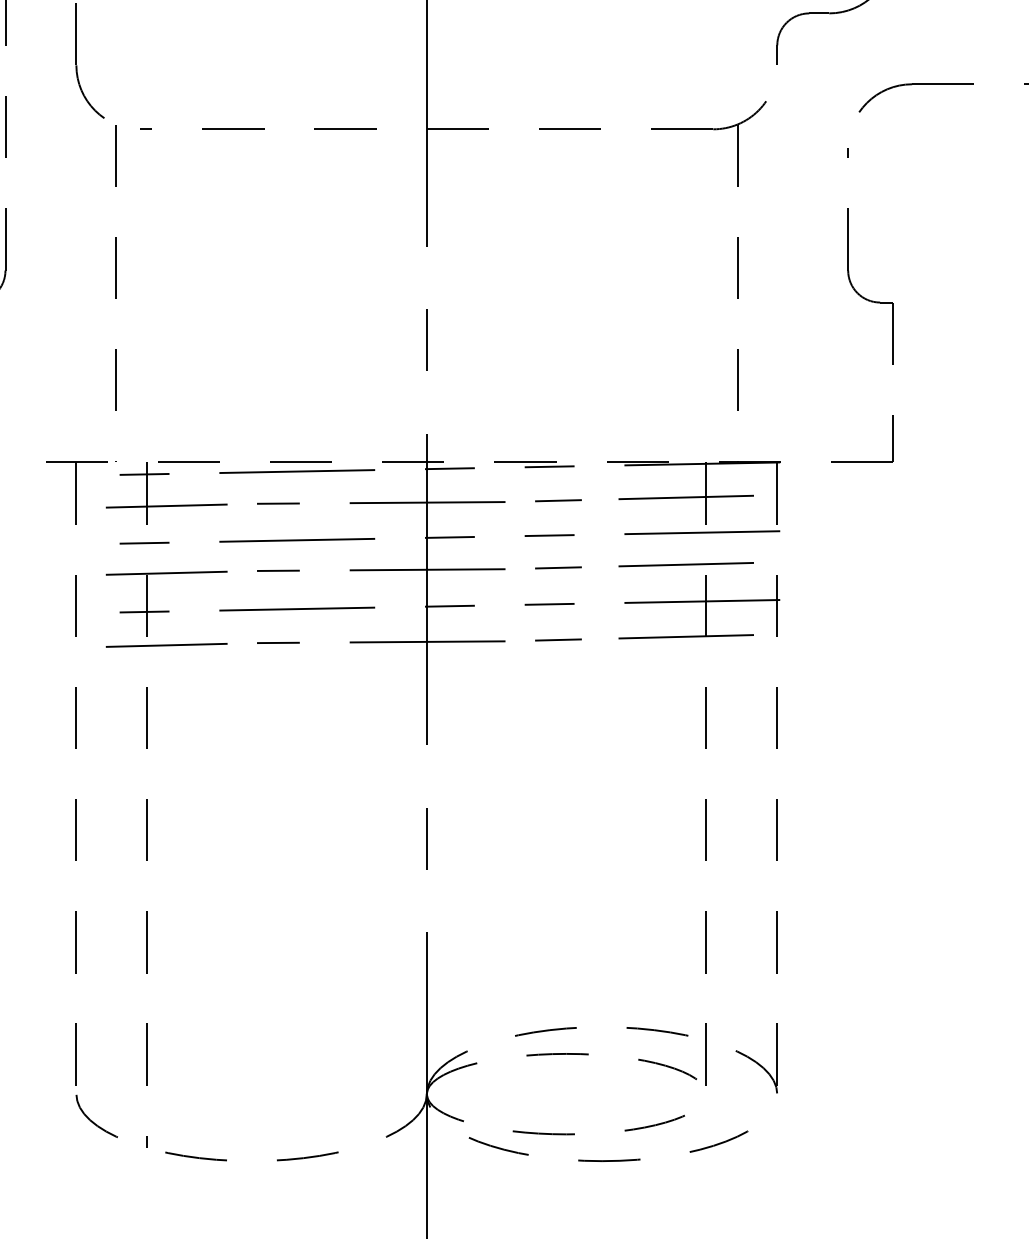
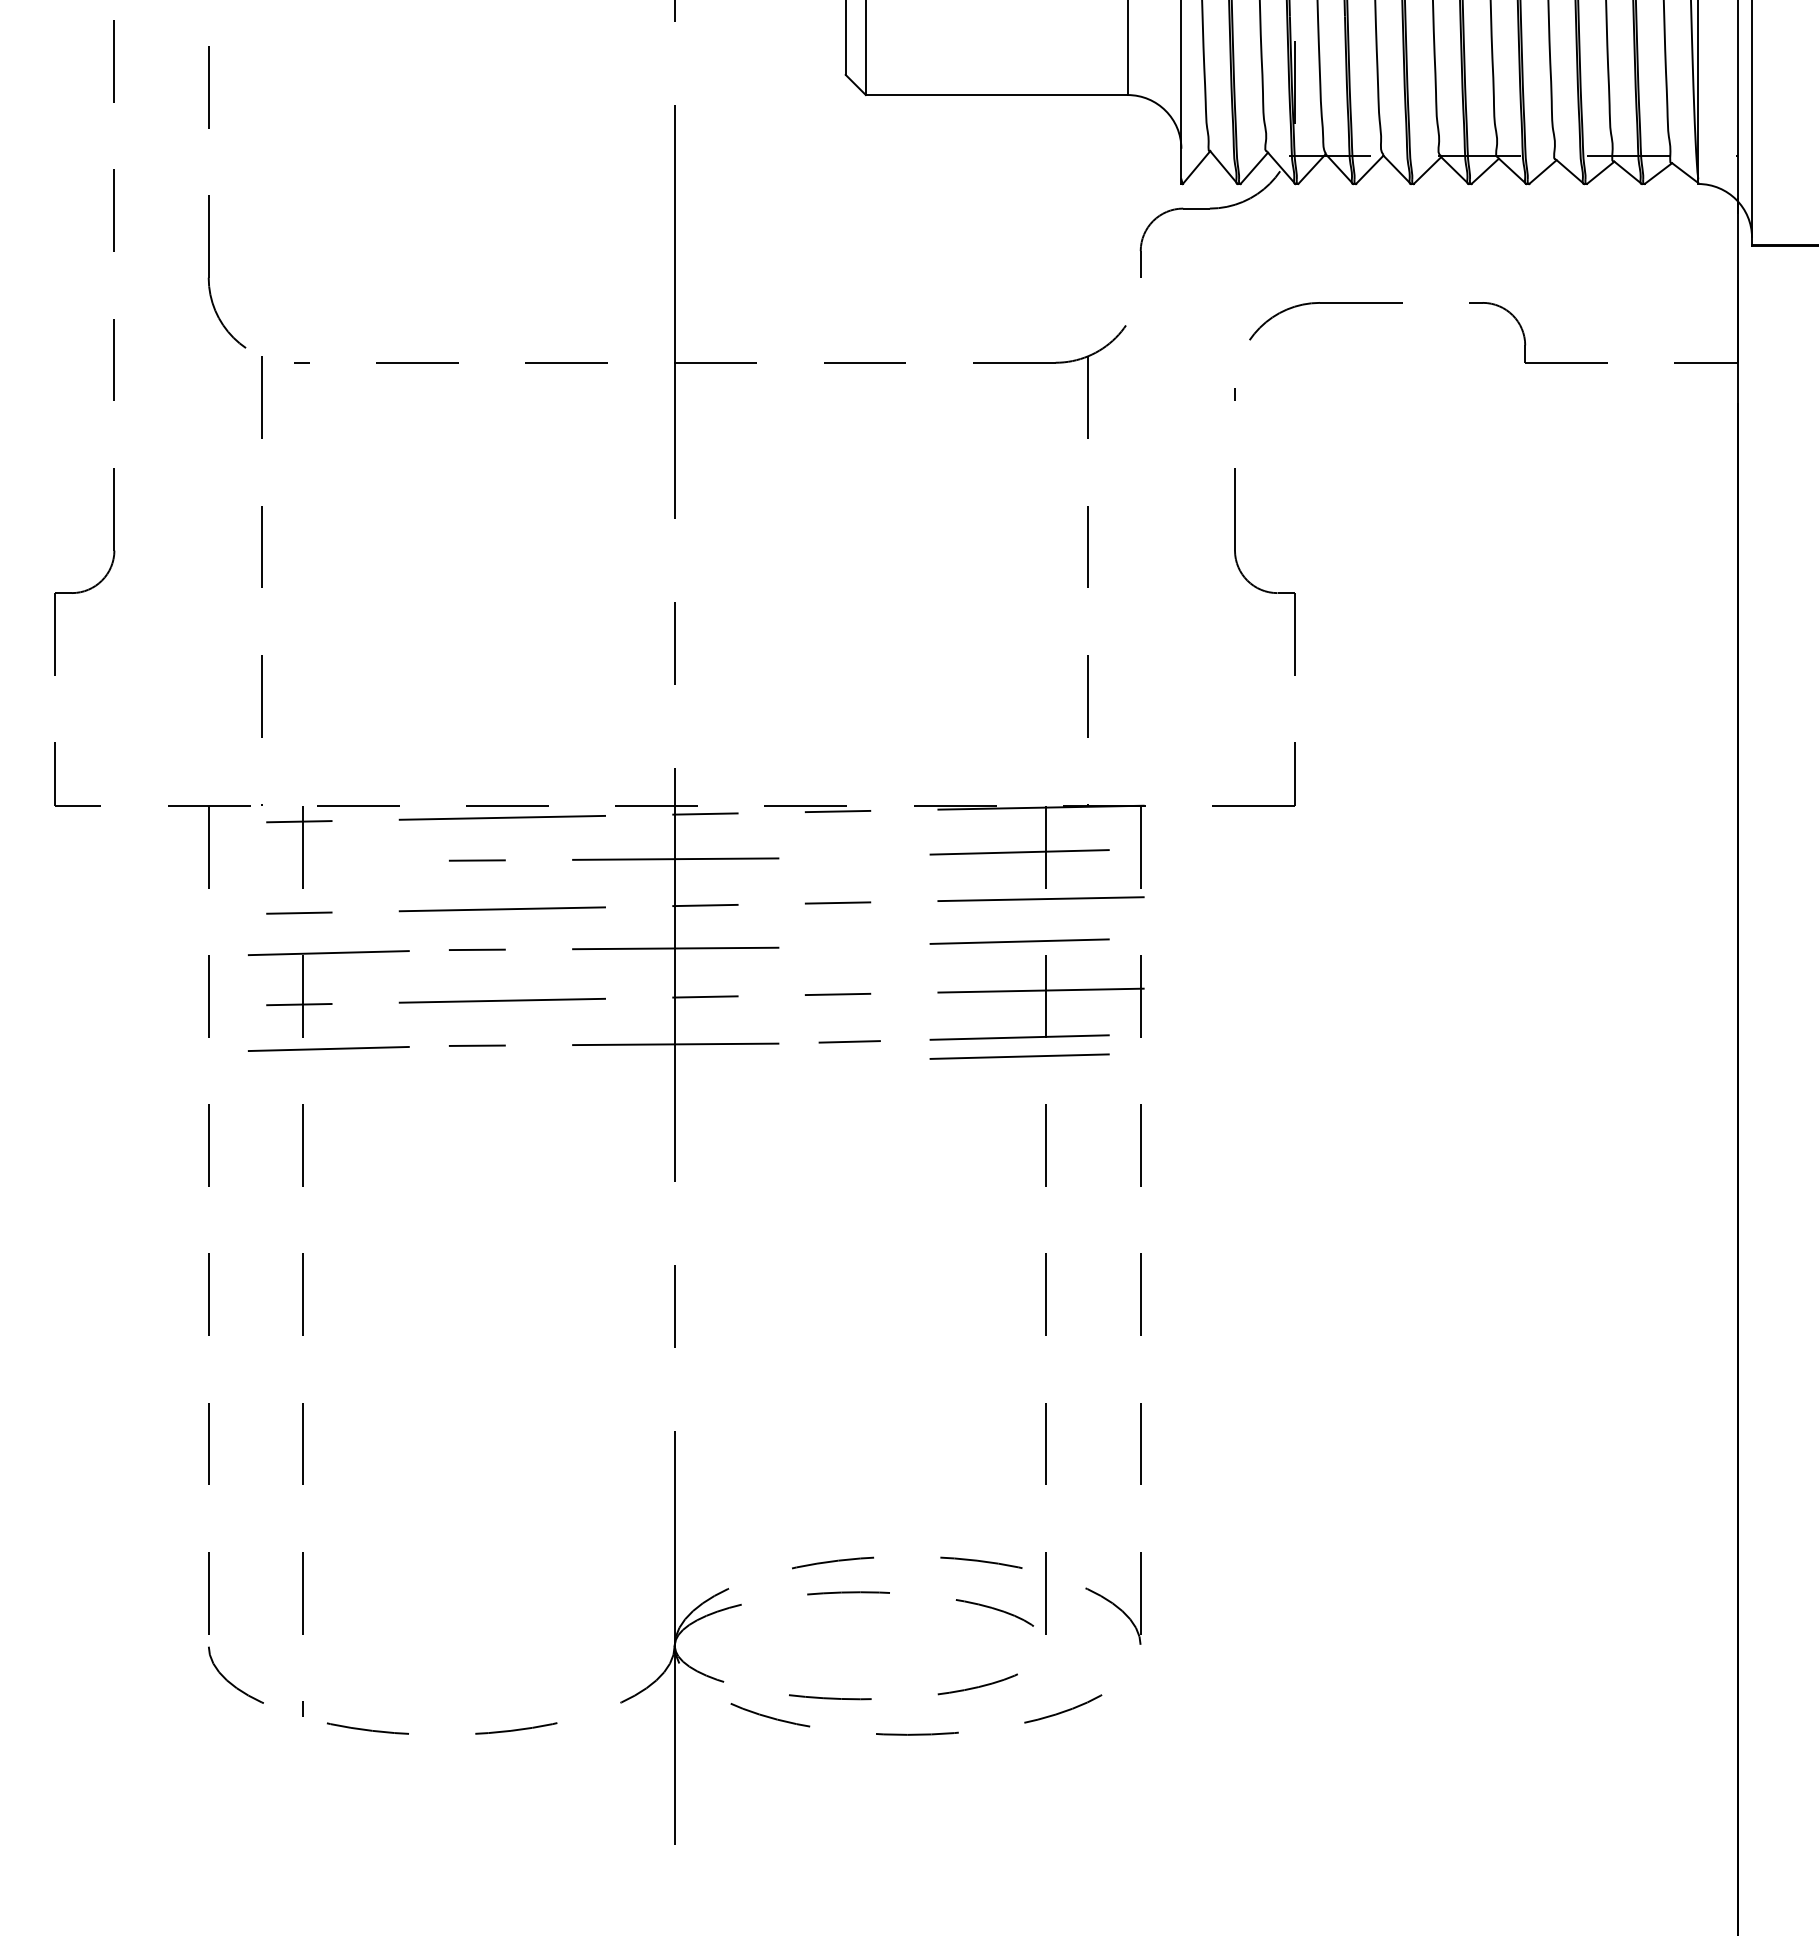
line: (558, 500) -> (849, 856), removed
line: (166, 505) -> (328, 863), removed
line: (558, 567) -> (849, 945), removed
line: (686, 651) -> (1019, 1056), added

